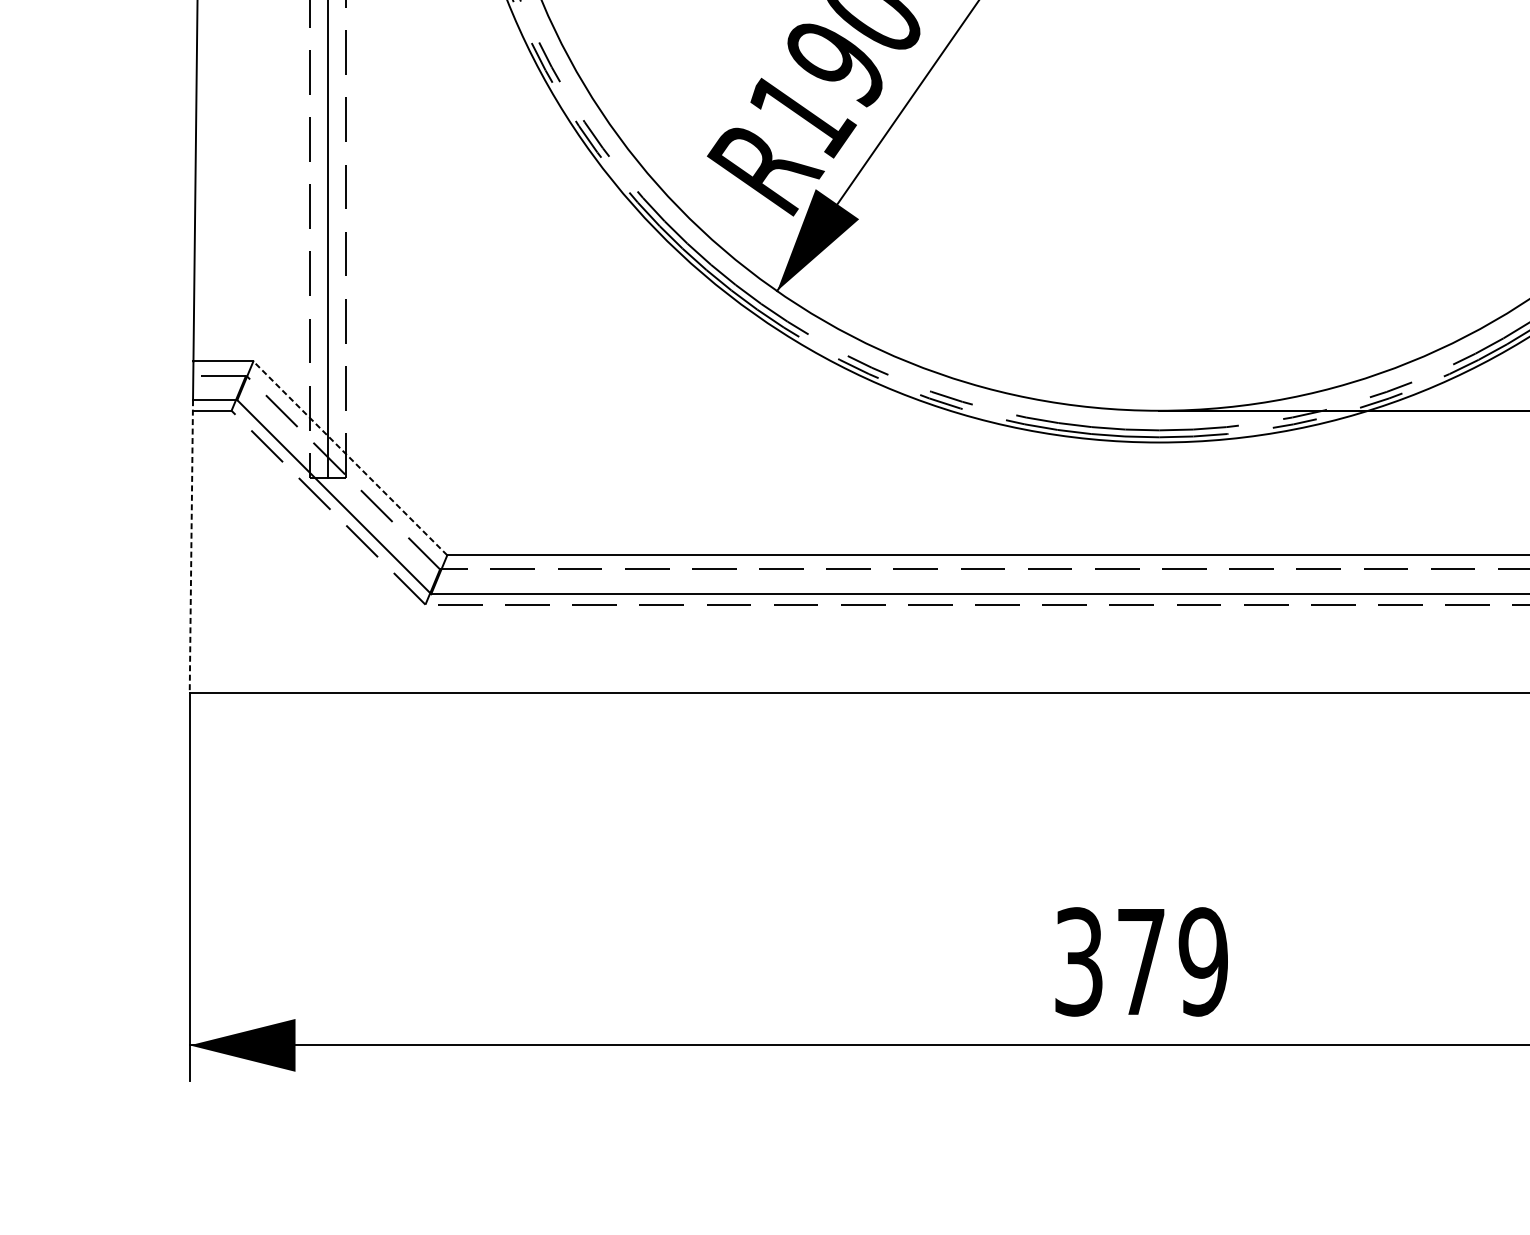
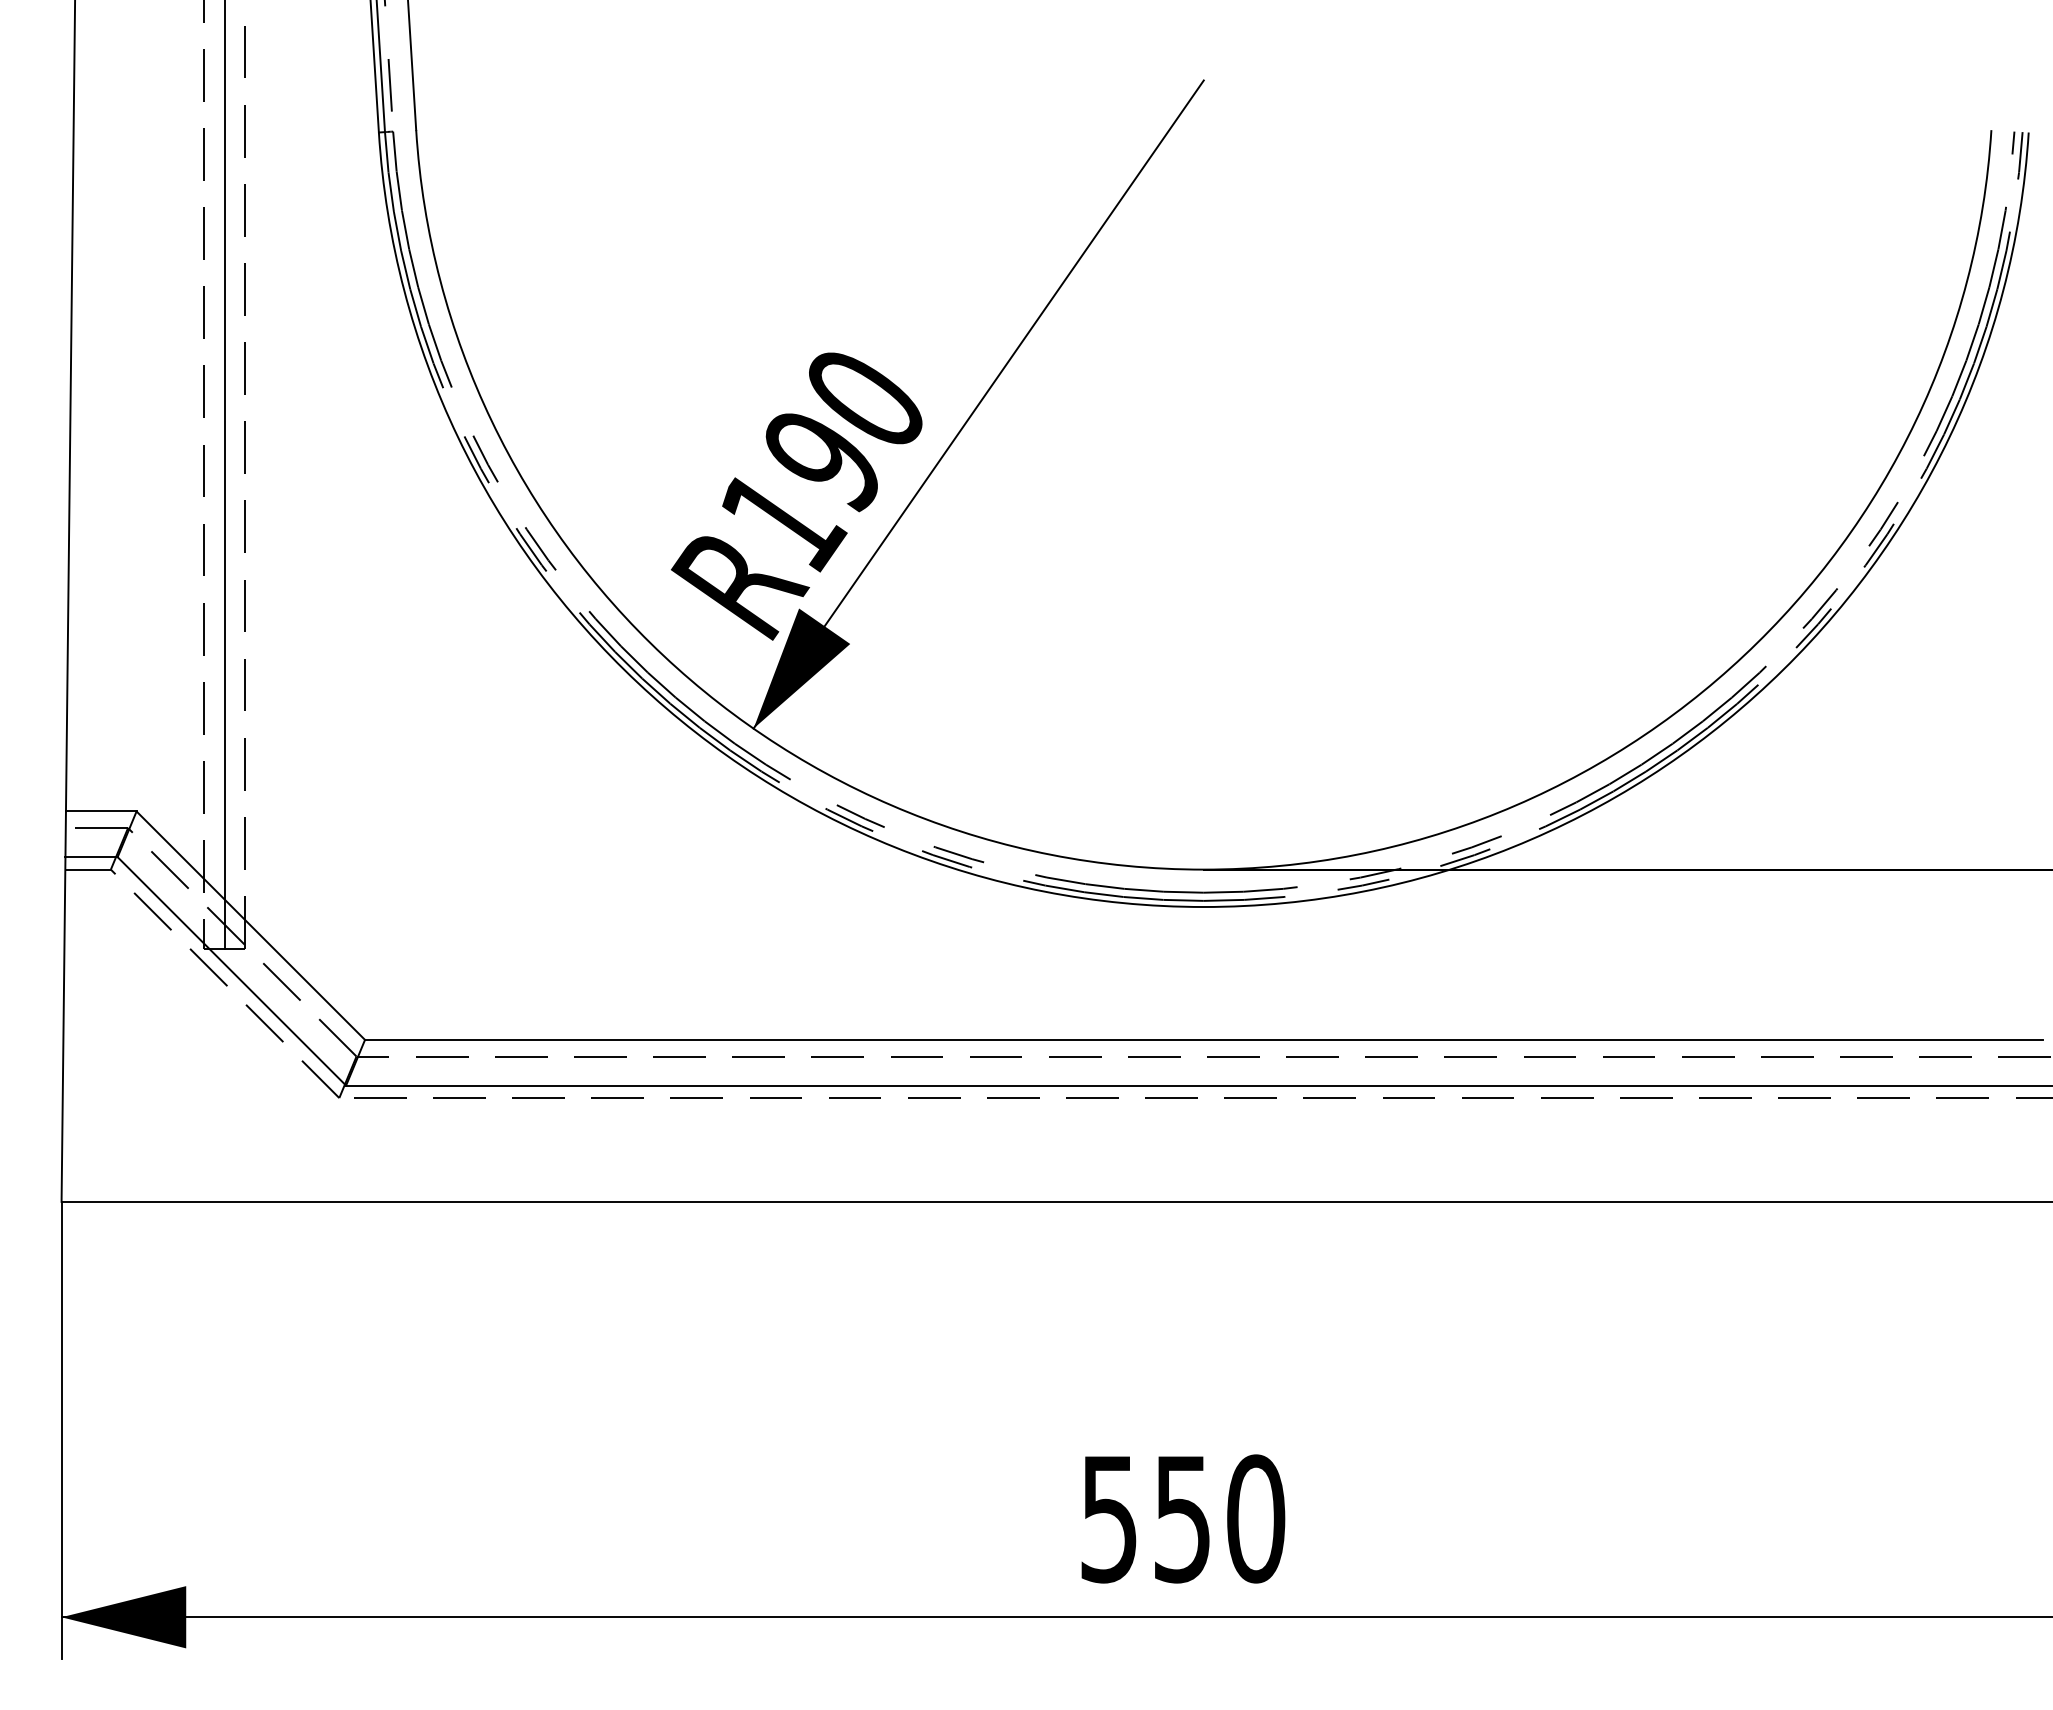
line: (350, 458) -> (250, 925), dashed -> solid
line: (191, 547) -> (63, 1030), dashed -> solid
text: (1142, 961) -> (1183, 1518), 379 -> 550

